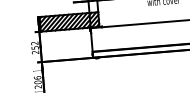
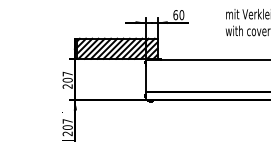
text: (34, 45) -> (67, 76), 252 -> 207
text: (37, 77) -> (67, 121), 206 -> 207

